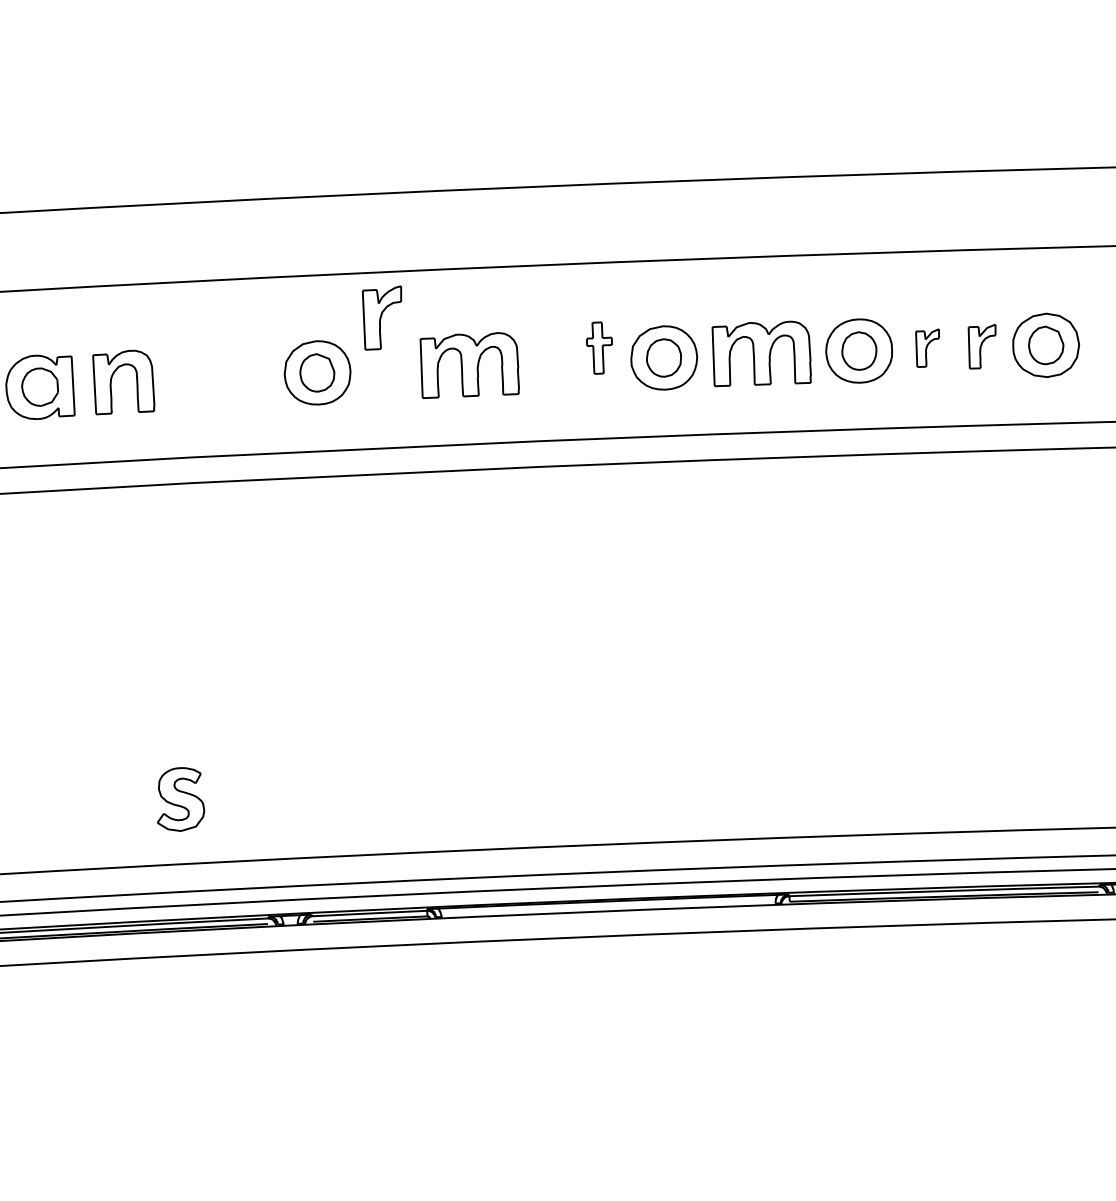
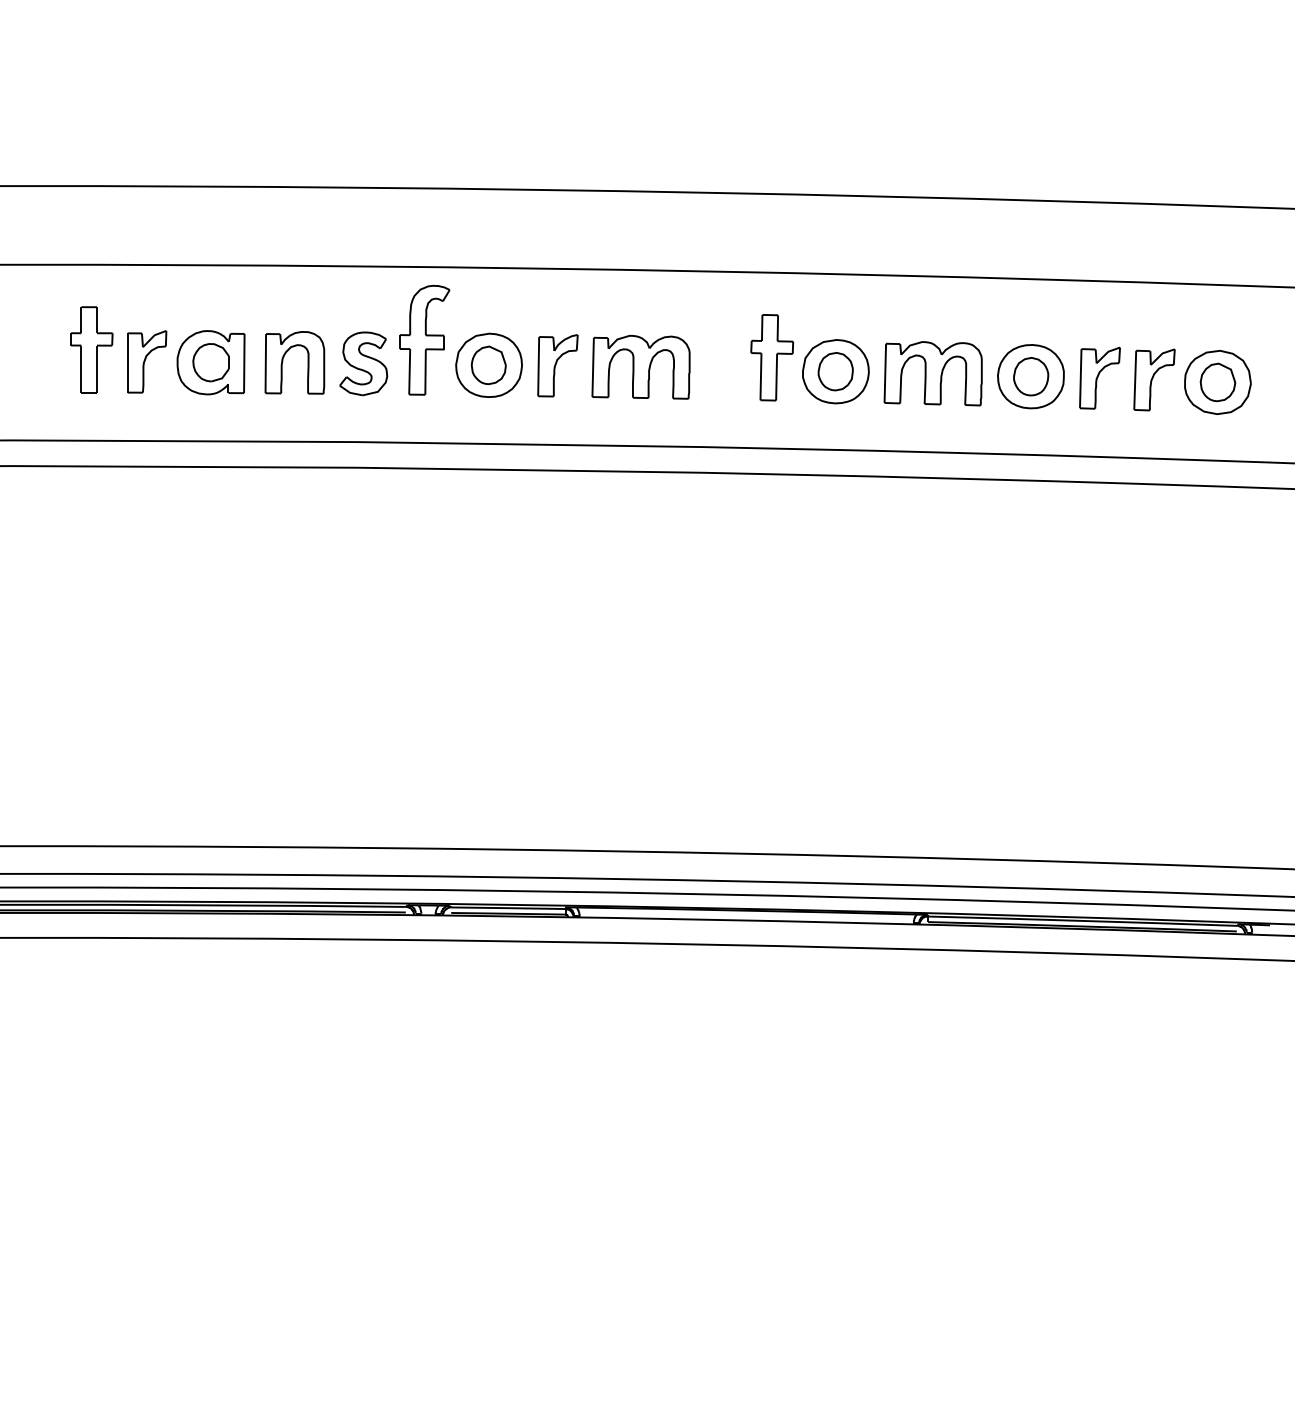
part: (382, 317) -> (557, 365), moved
part: (982, 346) -> (1154, 379), size x1.43
part: (600, 347) -> (772, 357), size x1.67
part: (927, 347) -> (1099, 377), size x1.67
part: (251, 350) -> (424, 339), added
part: (179, 799) -> (363, 363), moved

